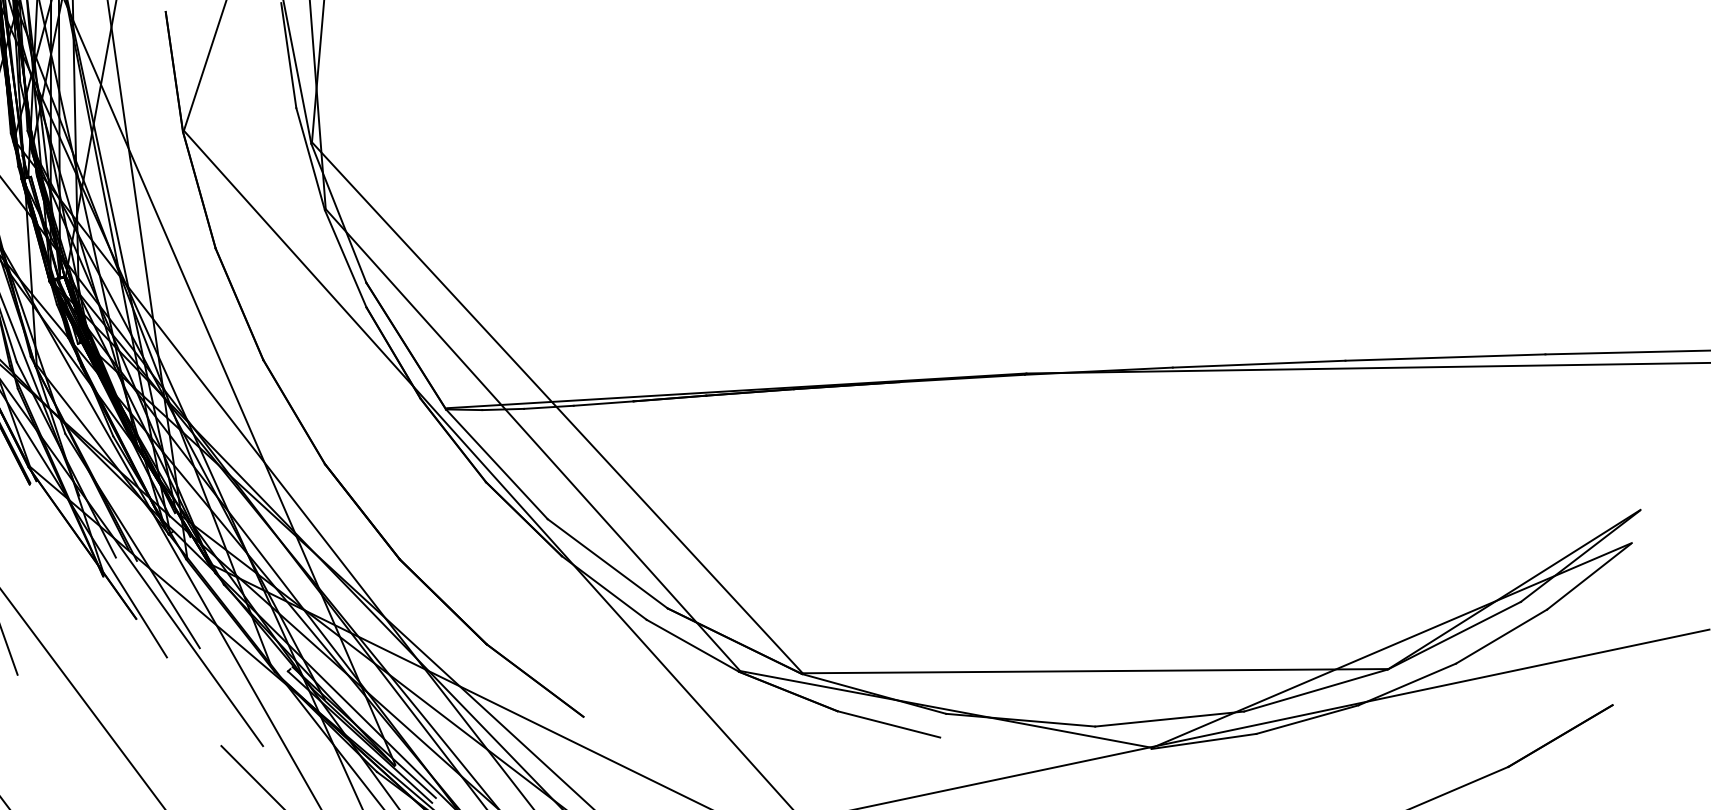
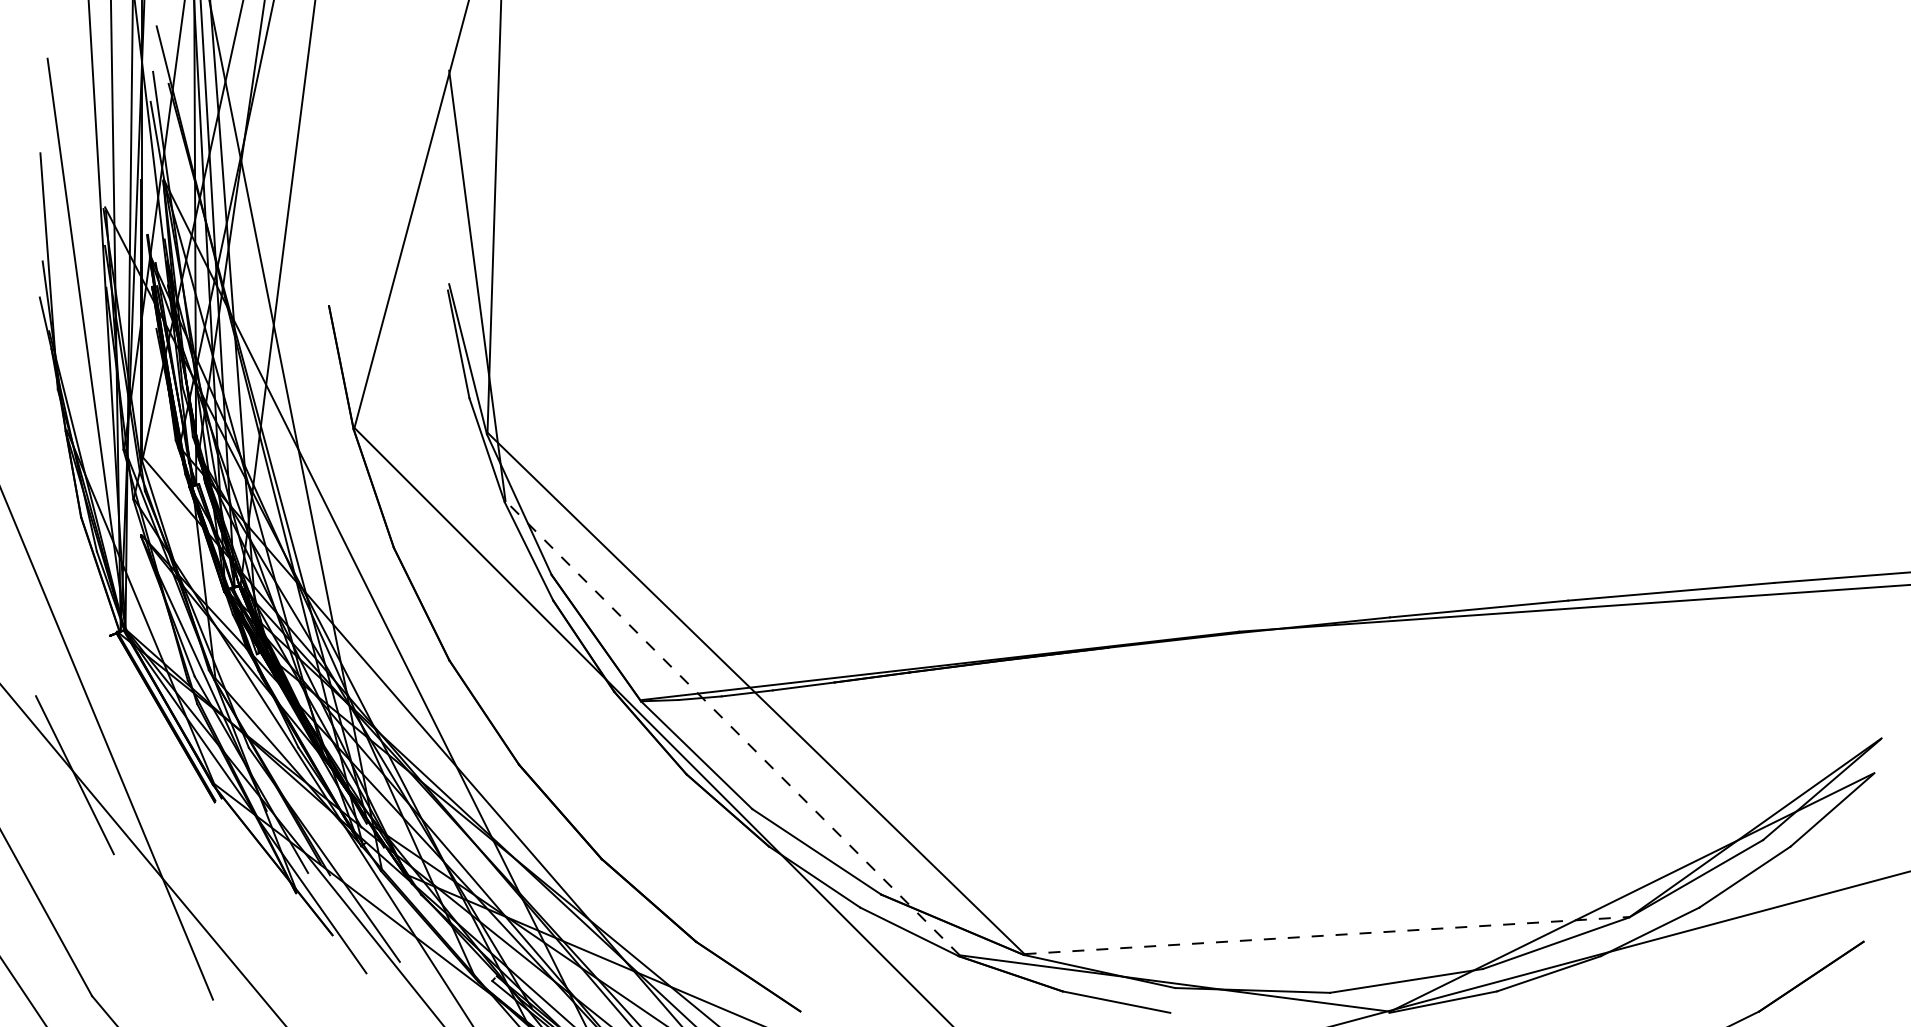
line: (532, 439) -> (732, 727), solid -> dashed
line: (1095, 671) -> (1327, 935), solid -> dashed

